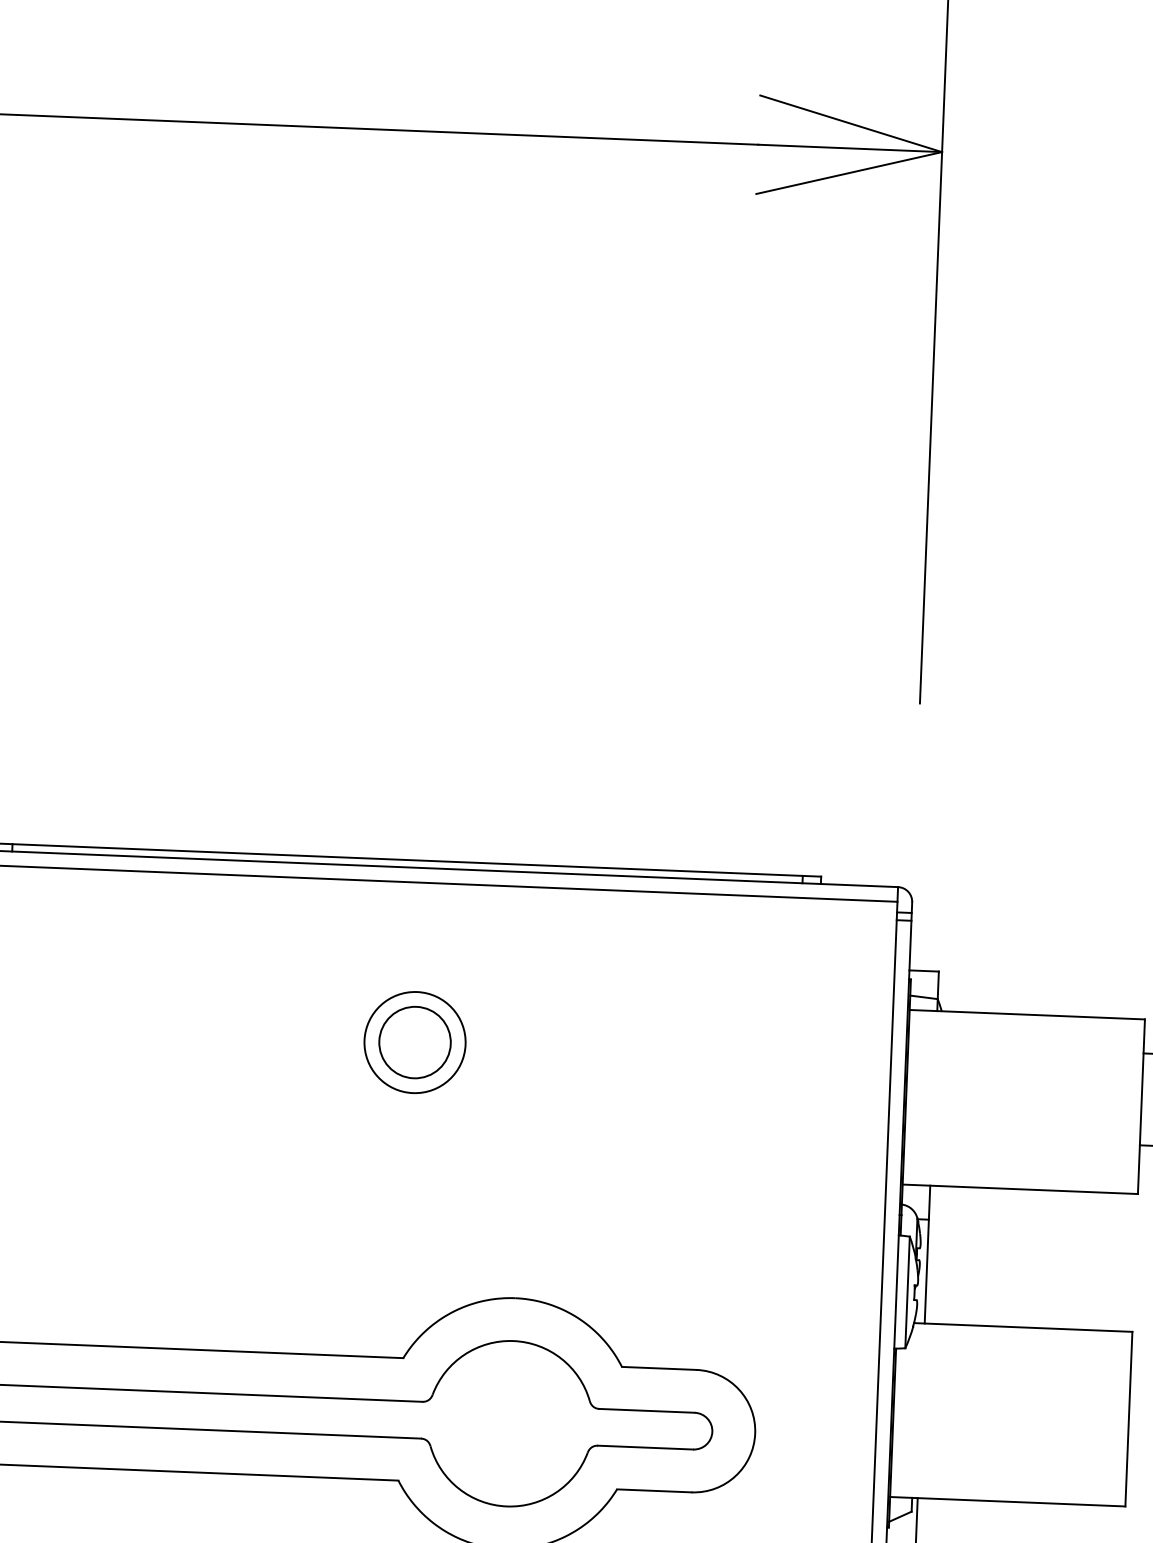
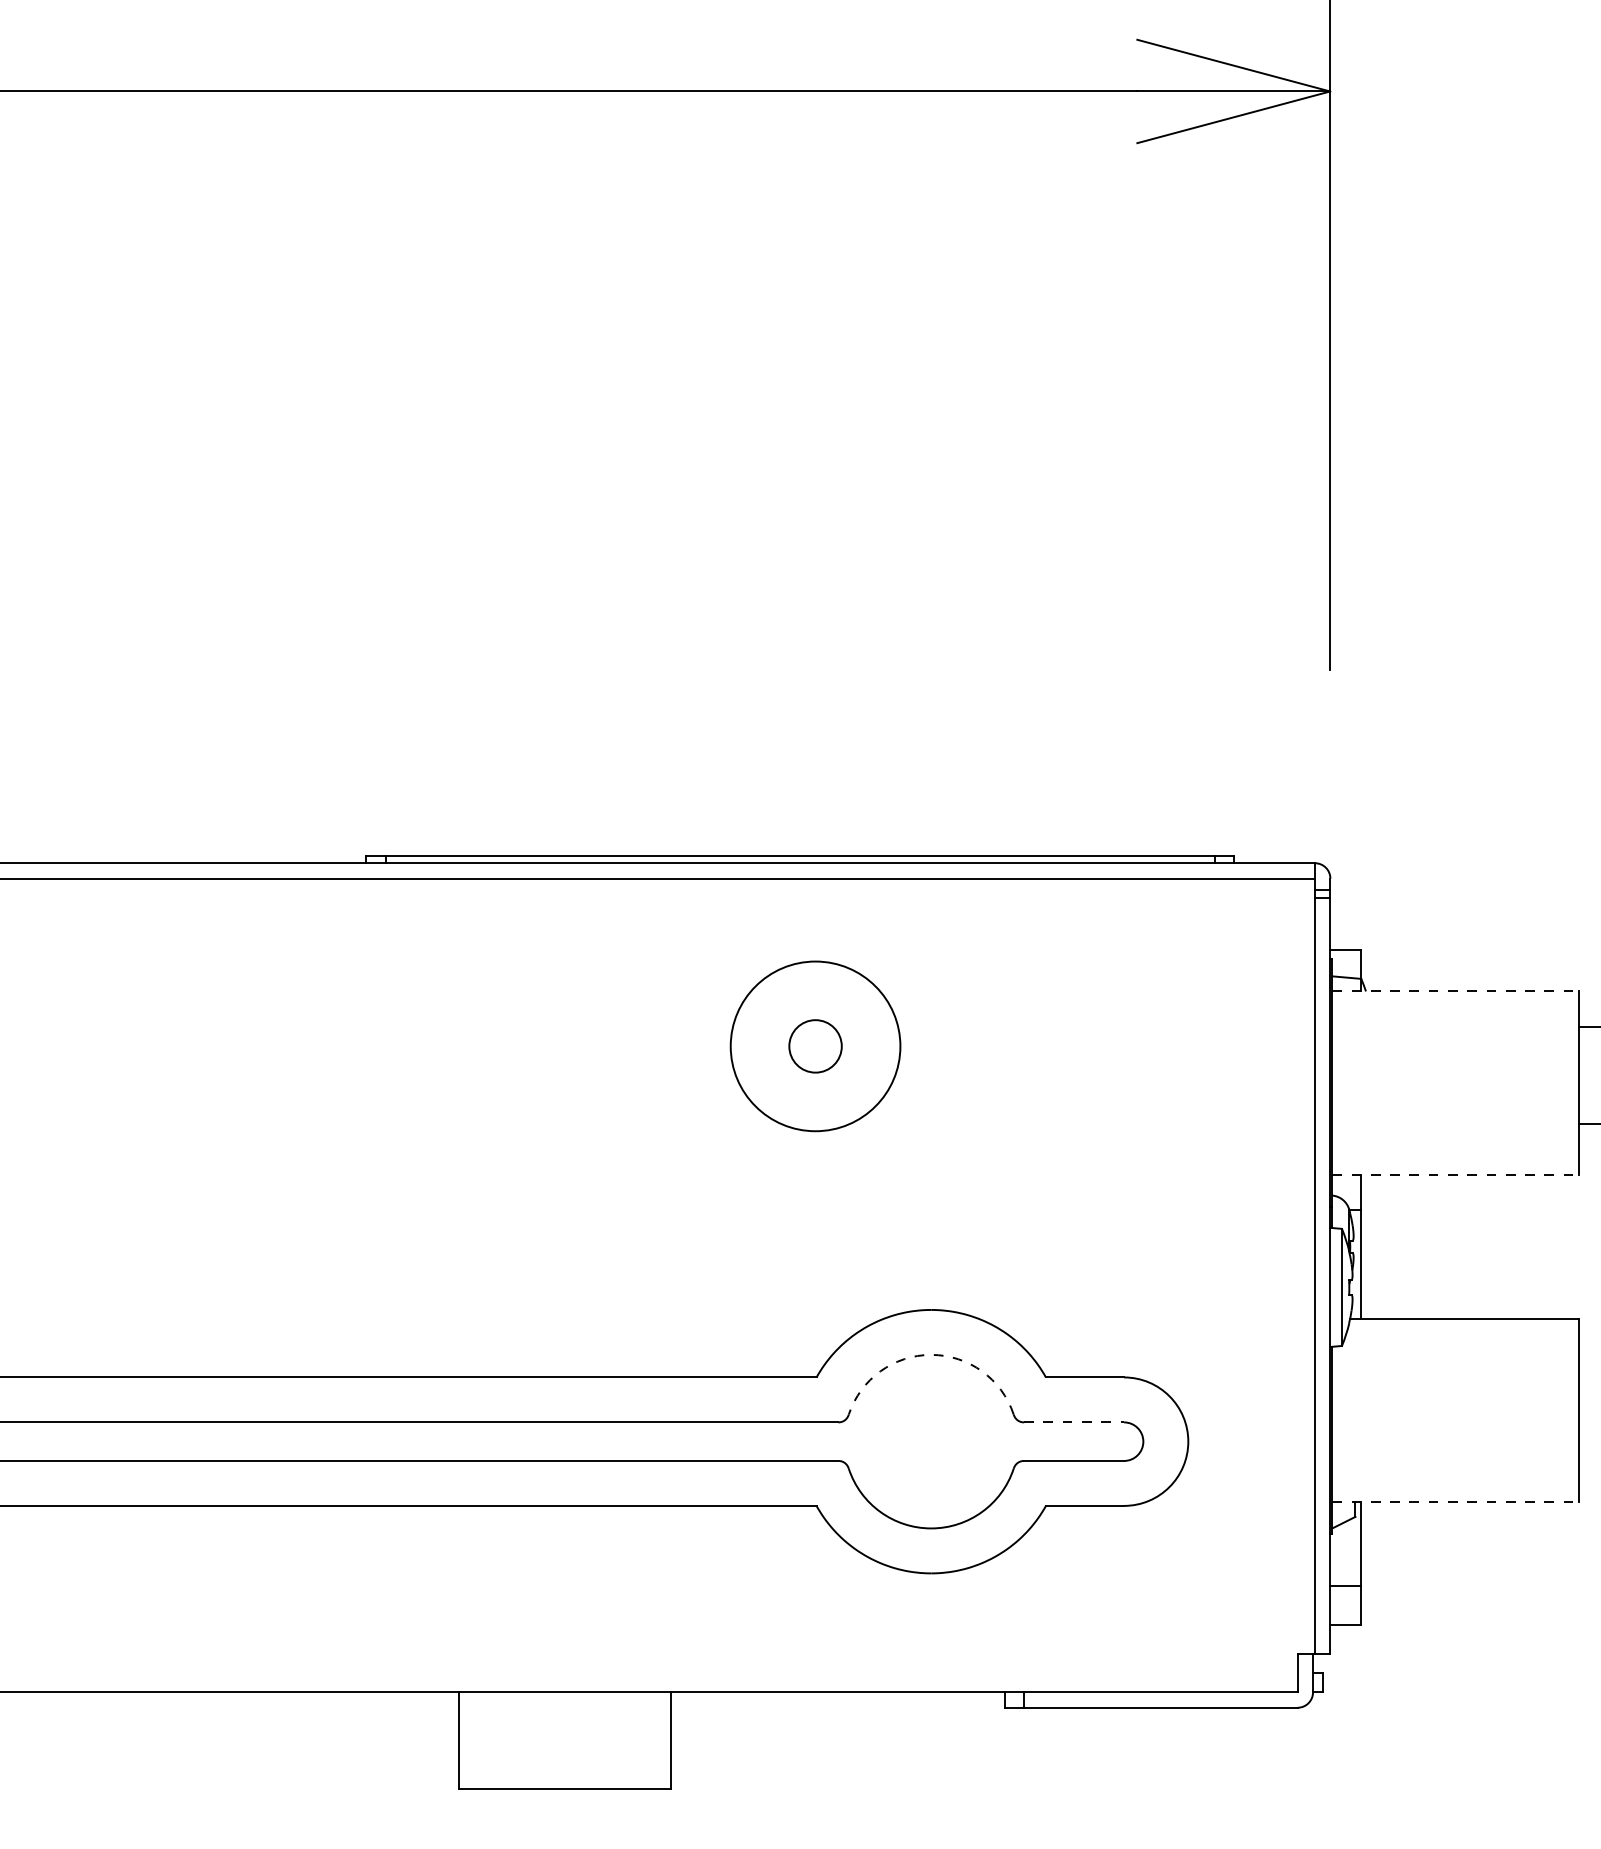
line: (1028, 1014) -> (1456, 991), solid -> dashed
circle: (415, 1041) -> (815, 1045), size x0.7
circle: (414, 1042) -> (815, 1046), size x1.6
line: (1021, 1189) -> (1456, 1174), solid -> dashed
arc: (513, 1340) -> (931, 1354), solid -> dashed
line: (647, 1410) -> (1074, 1422), solid -> dashed
line: (1008, 1501) -> (1456, 1502), solid -> dashed

